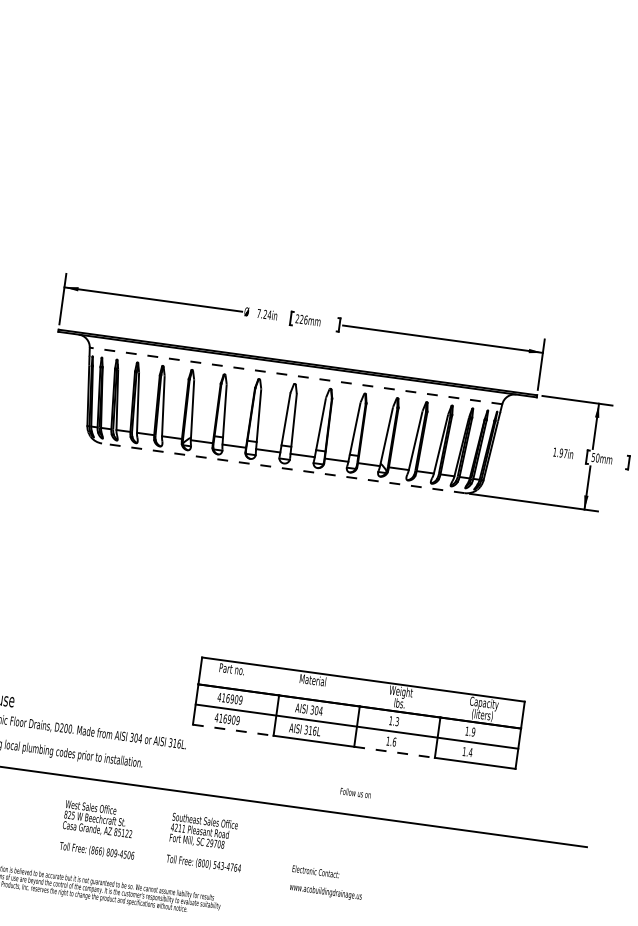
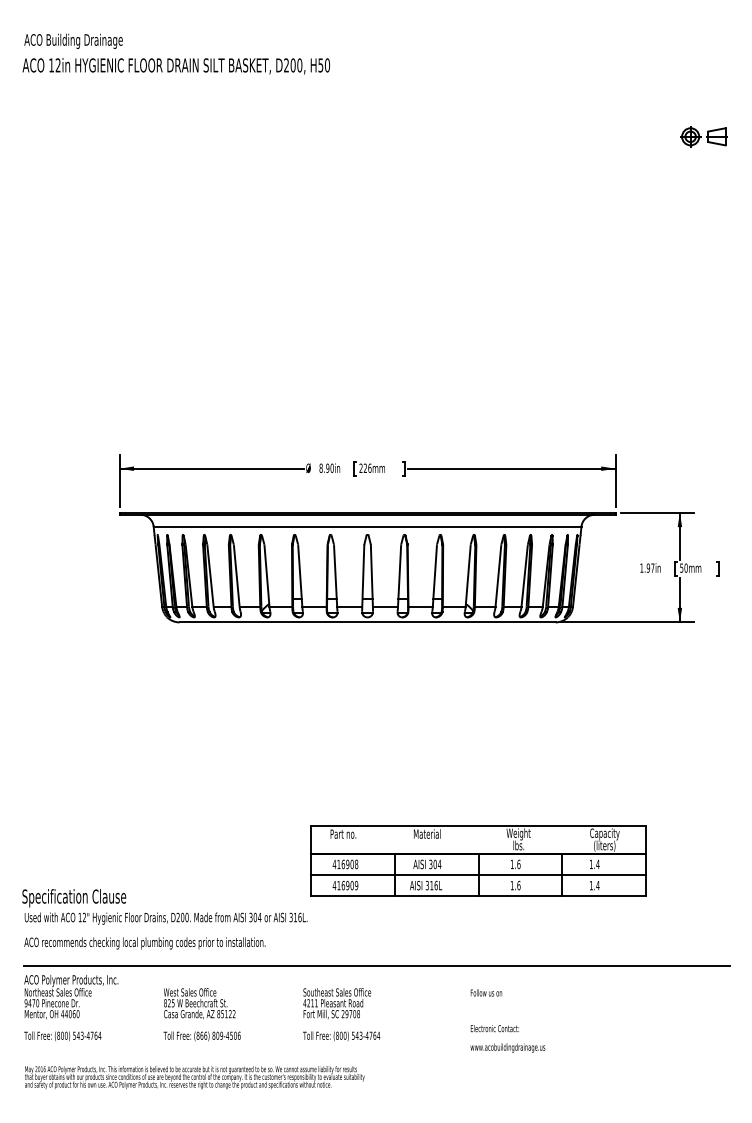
text: (264, 314) -> (326, 468), 7.24in -> 8.90in
line: (295, 375) -> (367, 526), dashed -> solid
line: (283, 468) -> (367, 622), dashed -> solid
text: (240, 700) -> (356, 864), 416909 -> 416908
text: (396, 721) -> (518, 864), 1.3 -> 1.6
line: (233, 730) -> (353, 896), dashed -> solid
text: (473, 732) -> (597, 864), 1.9 -> 1.4
line: (394, 752) -> (520, 896), dashed -> solid
text: (355, 792) -> (486, 992), moved
text: (99, 830) -> (201, 1014), moved
text: (326, 882) -> (507, 1038), moved

